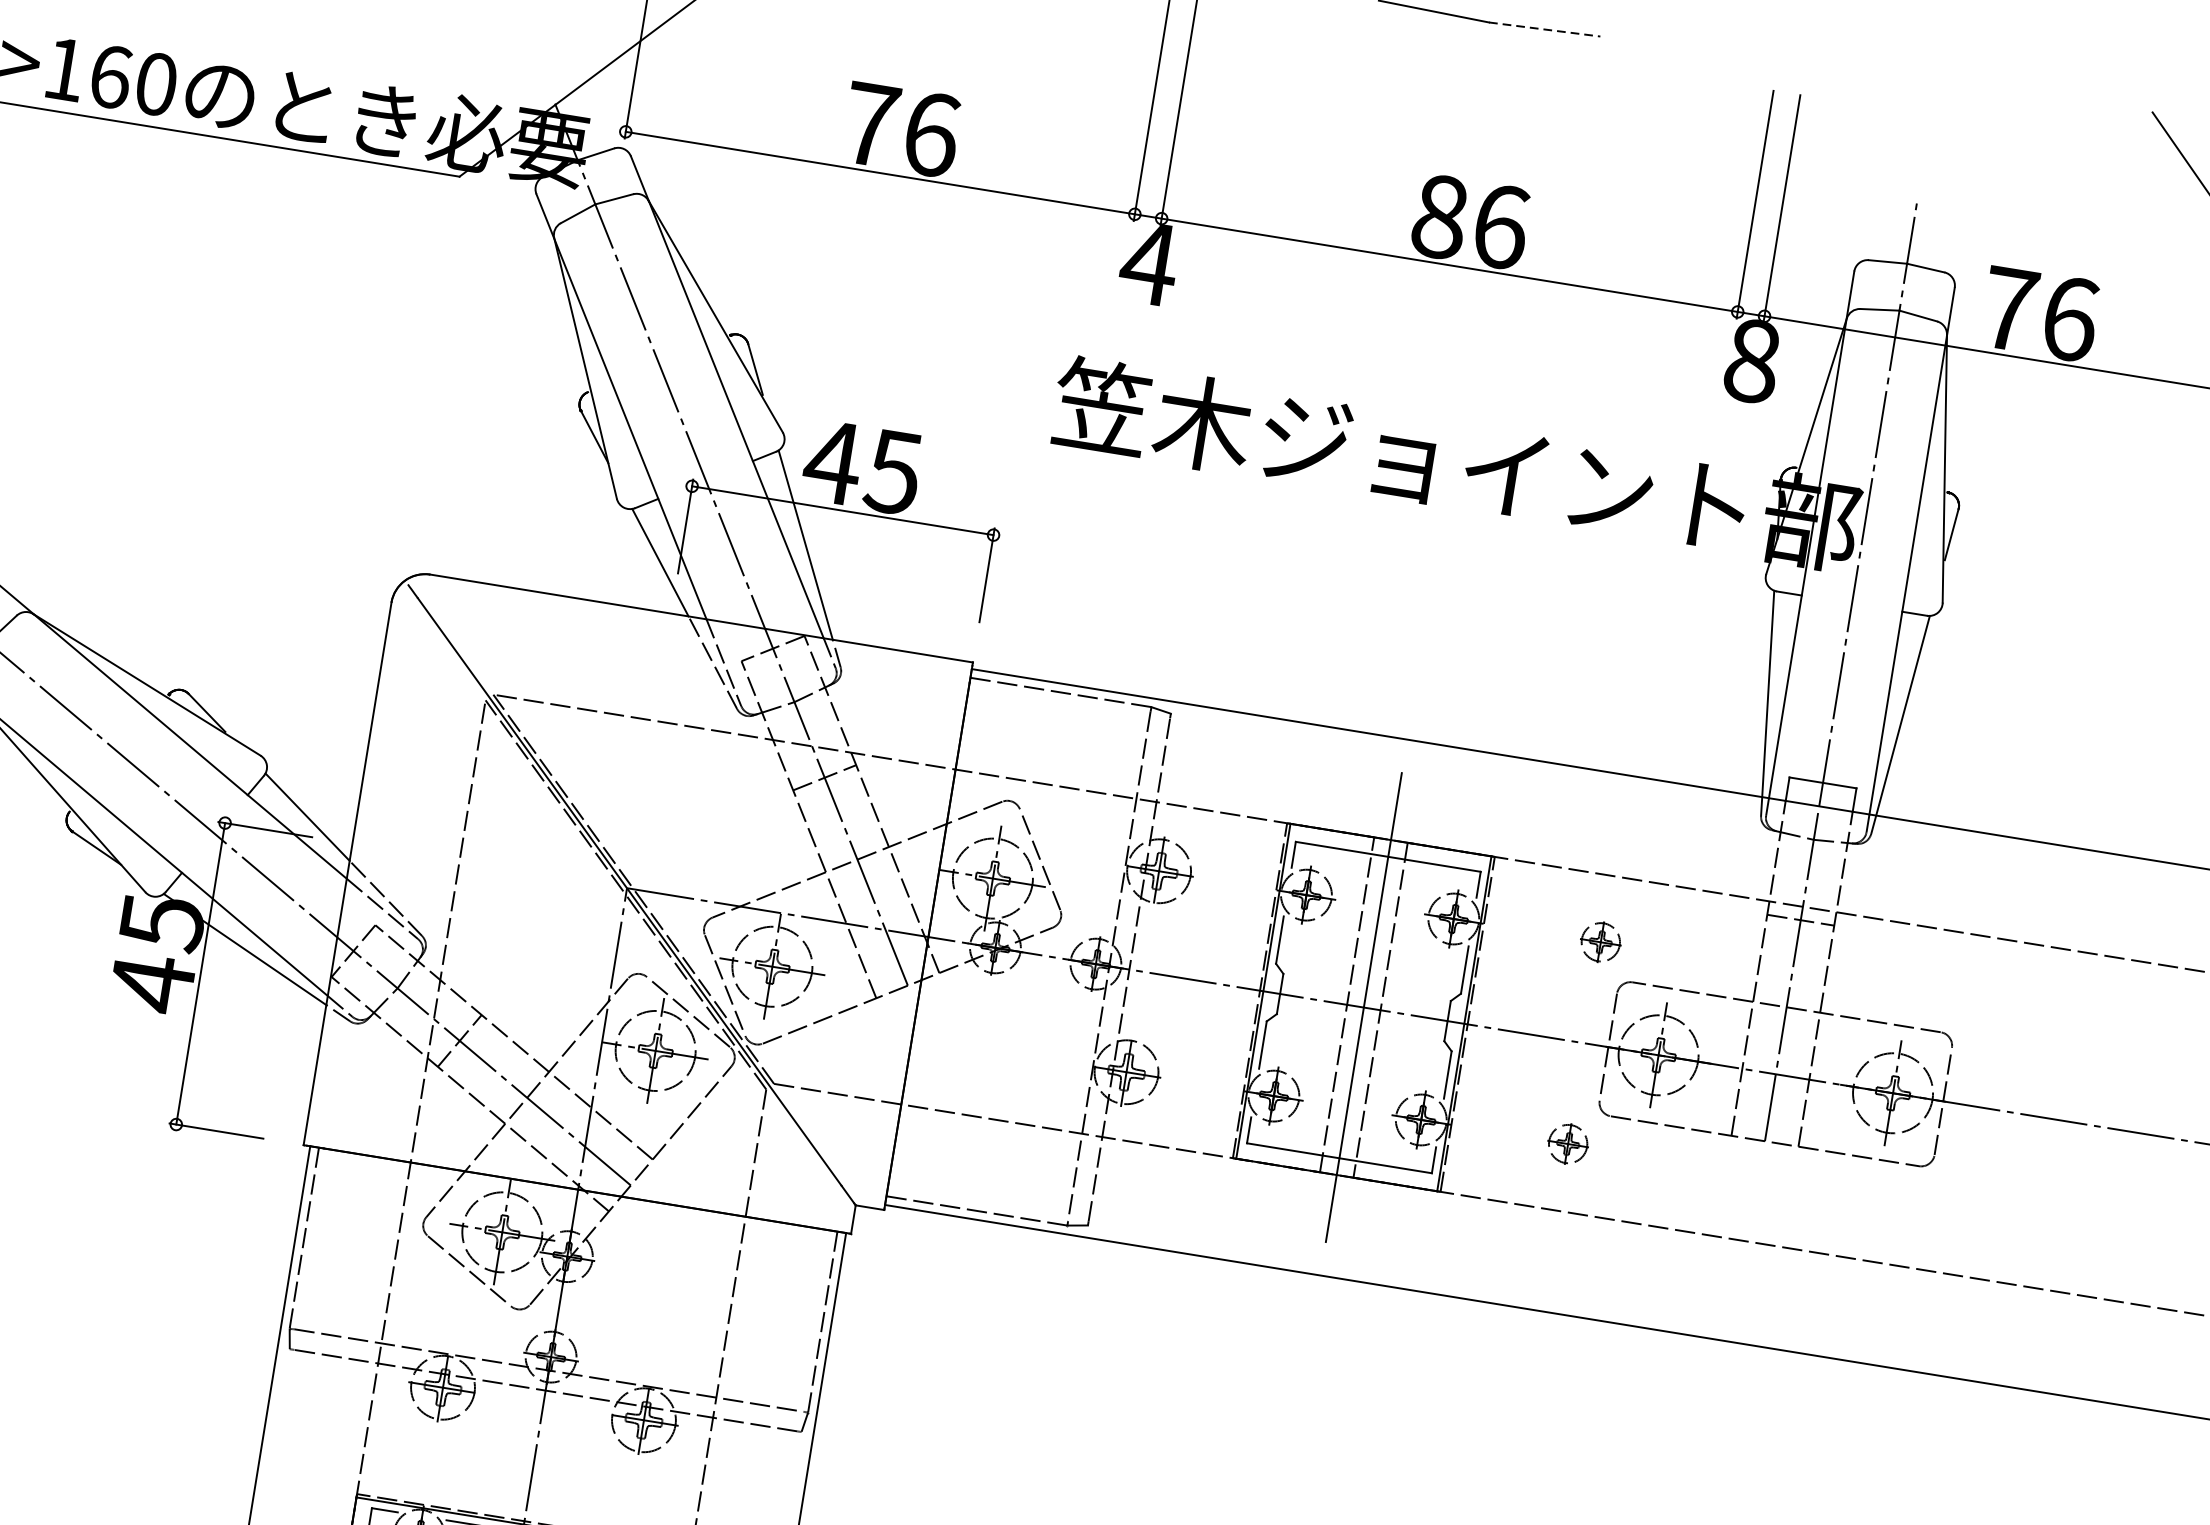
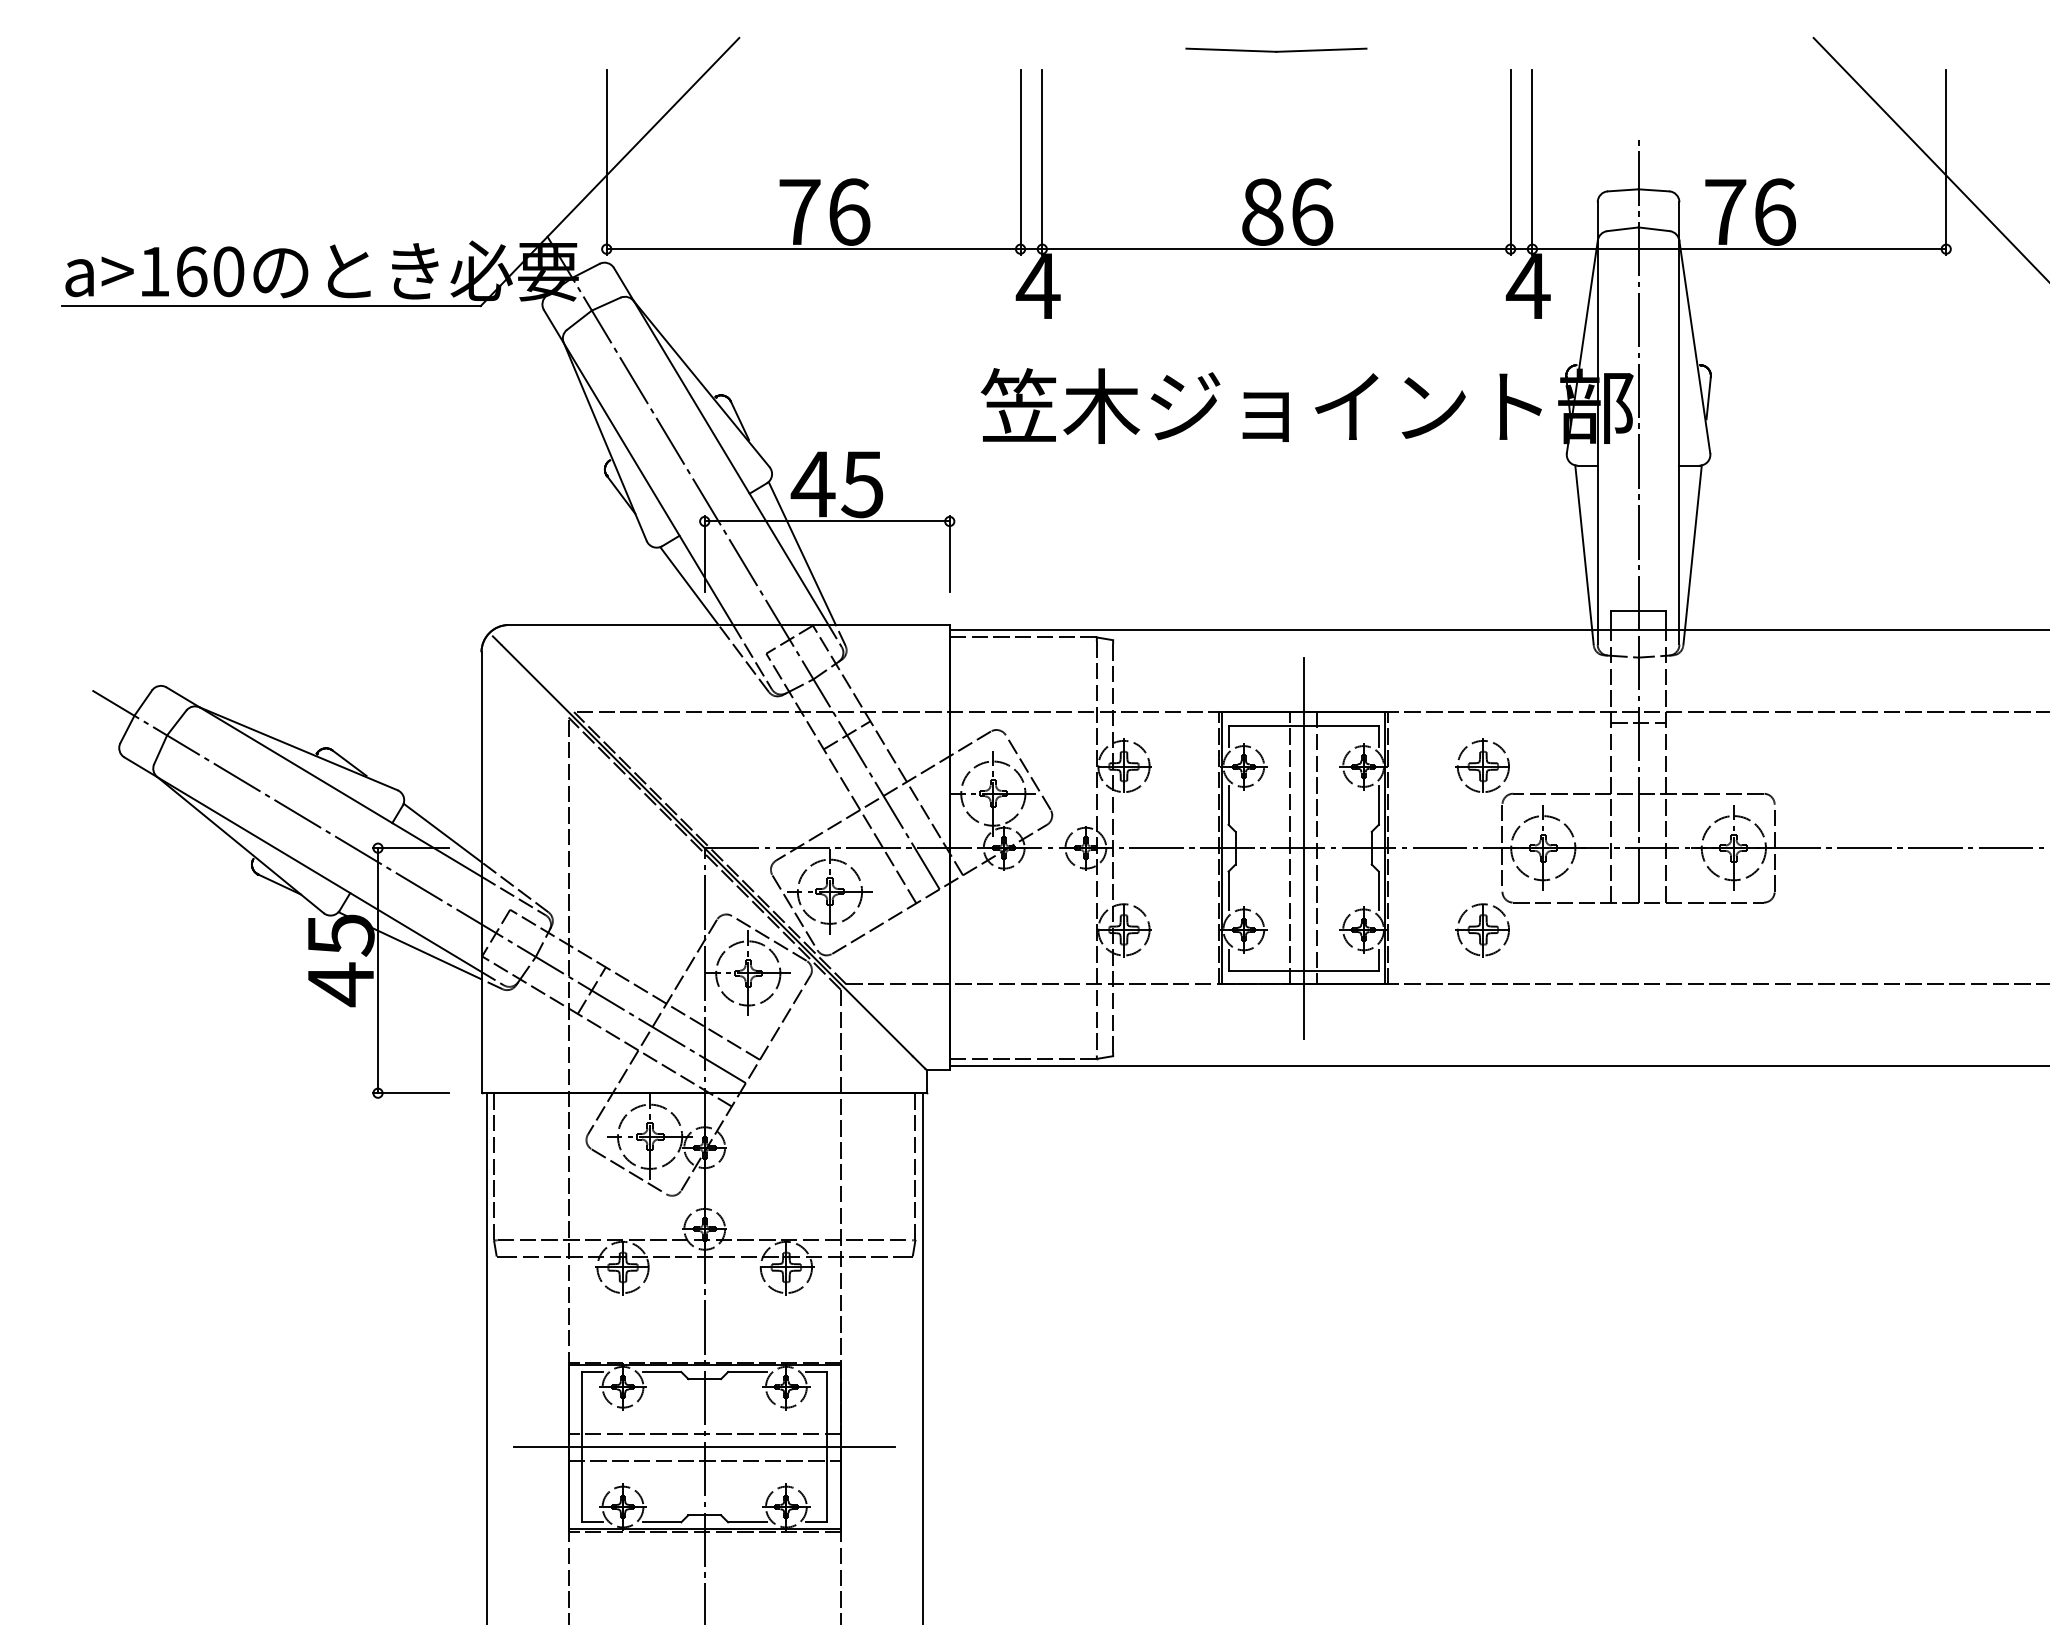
line: (1544, 29) -> (1321, 50), dashed -> solid
text: (1751, 359) -> (1527, 285), 8 -> 4
part: (1600, 941) -> (1482, 765), size x1.67
part: (1567, 1144) -> (1482, 930), size x1.67

